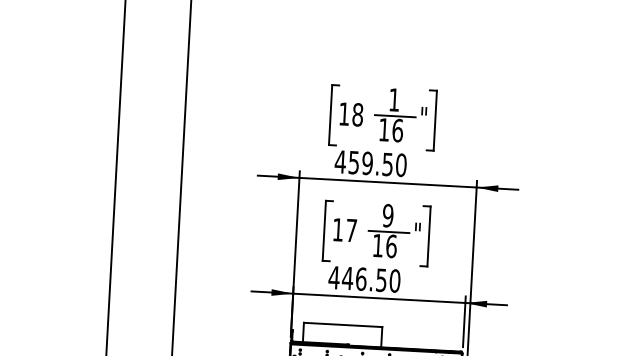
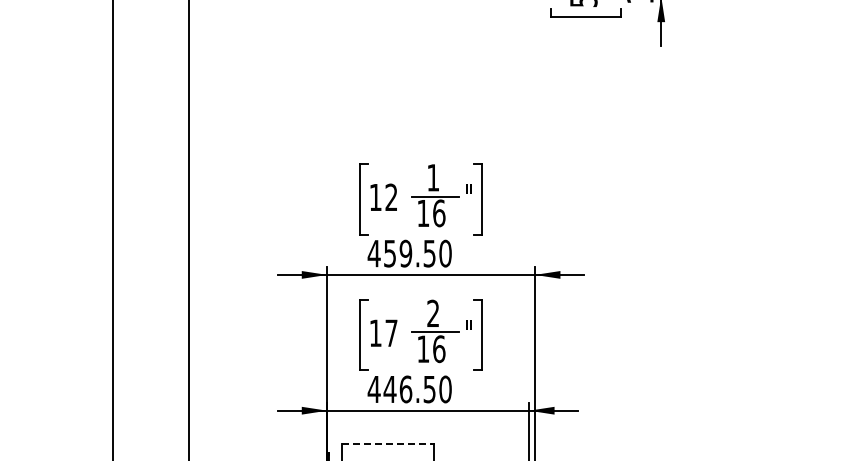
text: (357, 114) -> (391, 197), 18 -> 12
text: (388, 215) -> (433, 313), 9 -> 2
line: (343, 325) -> (387, 444), solid -> dashed

